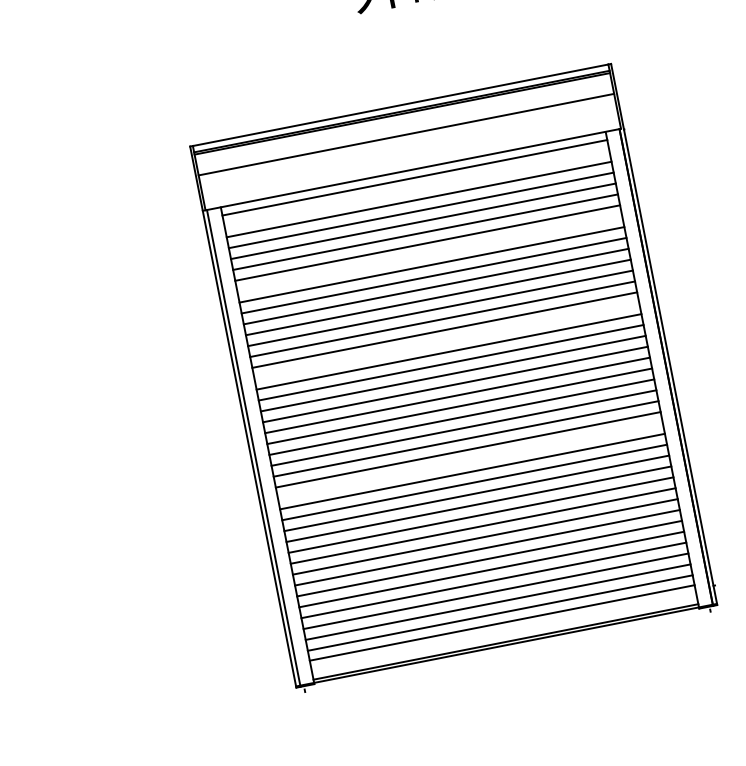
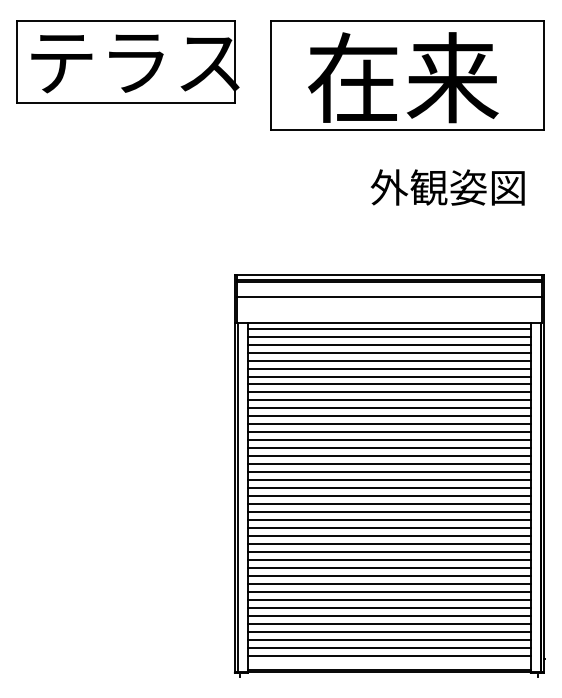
line: (415, 188) -> (388, 336), added
line: (428, 254) -> (388, 384), added
line: (445, 341) -> (388, 448), added
line: (469, 461) -> (388, 536), added

